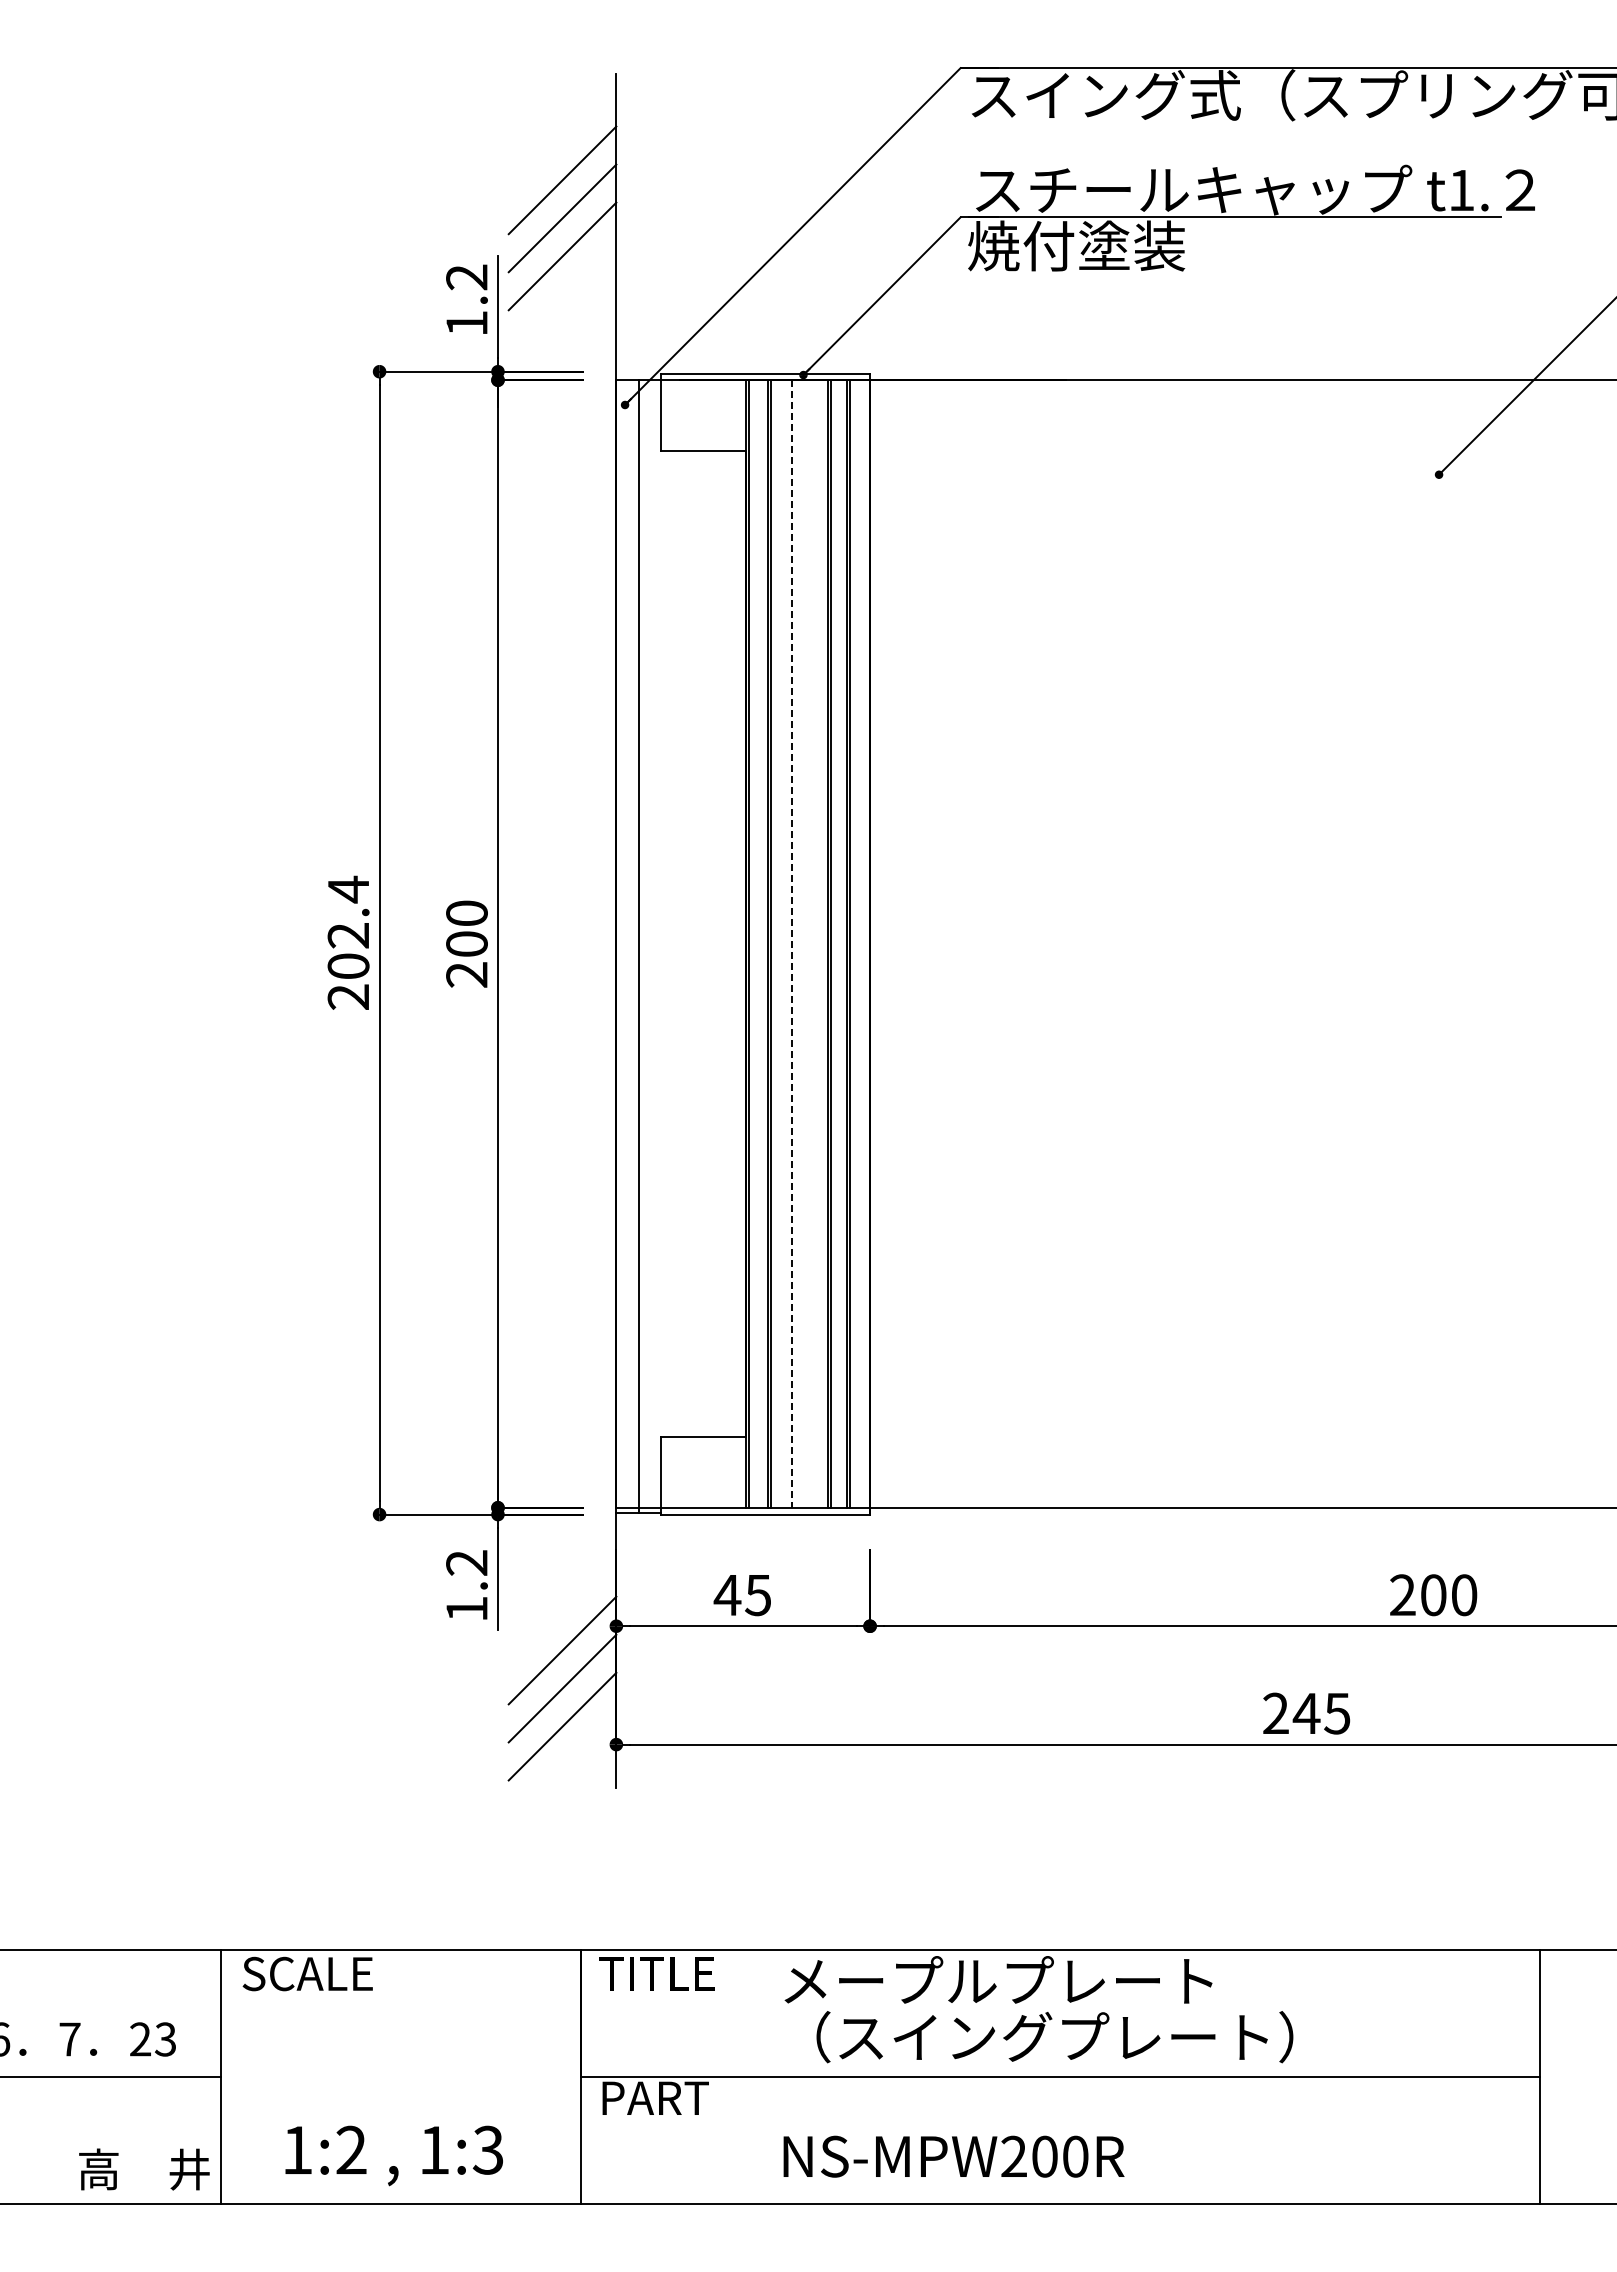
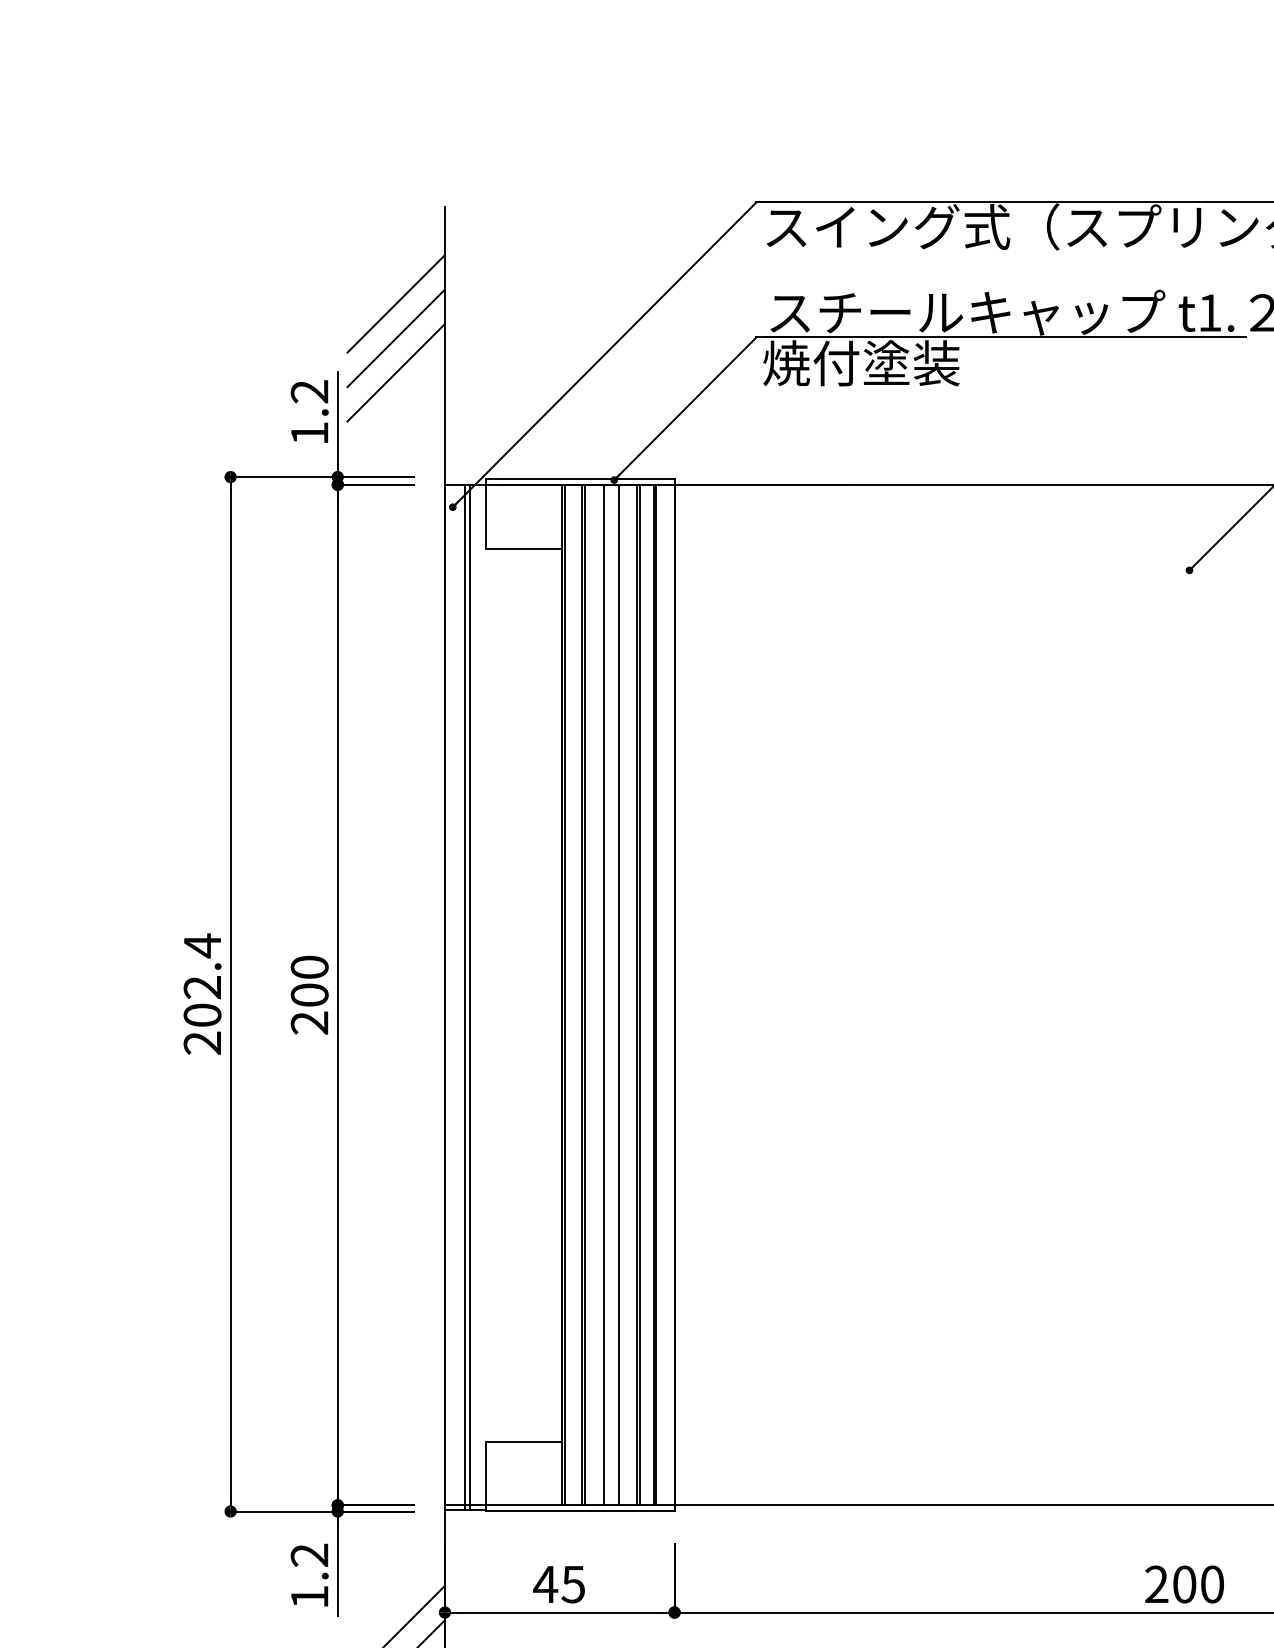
line: (808, 943) -> (618, 994), added
line: (792, 944) -> (604, 995), dashed -> solid
line: (644, 946) -> (470, 997), added

